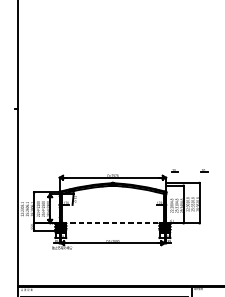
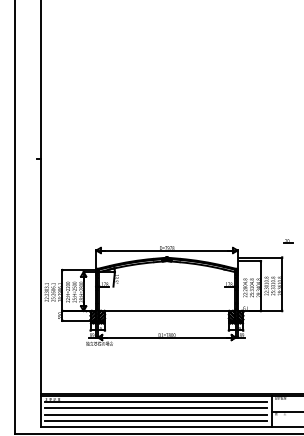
part: (175, 170) -> (249, 241), removed
line: (112, 222) -> (166, 310), dashed -> solid
line: (104, 292) -> (155, 402), added

